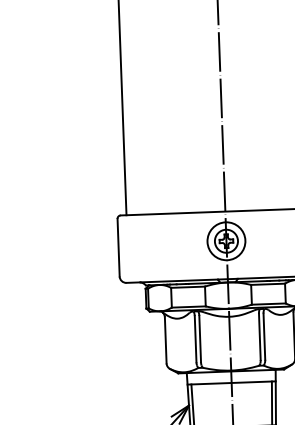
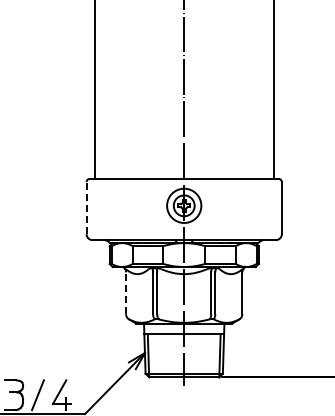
line: (118, 247) -> (86, 207), solid -> dashed
line: (166, 340) -> (126, 293), solid -> dashed

